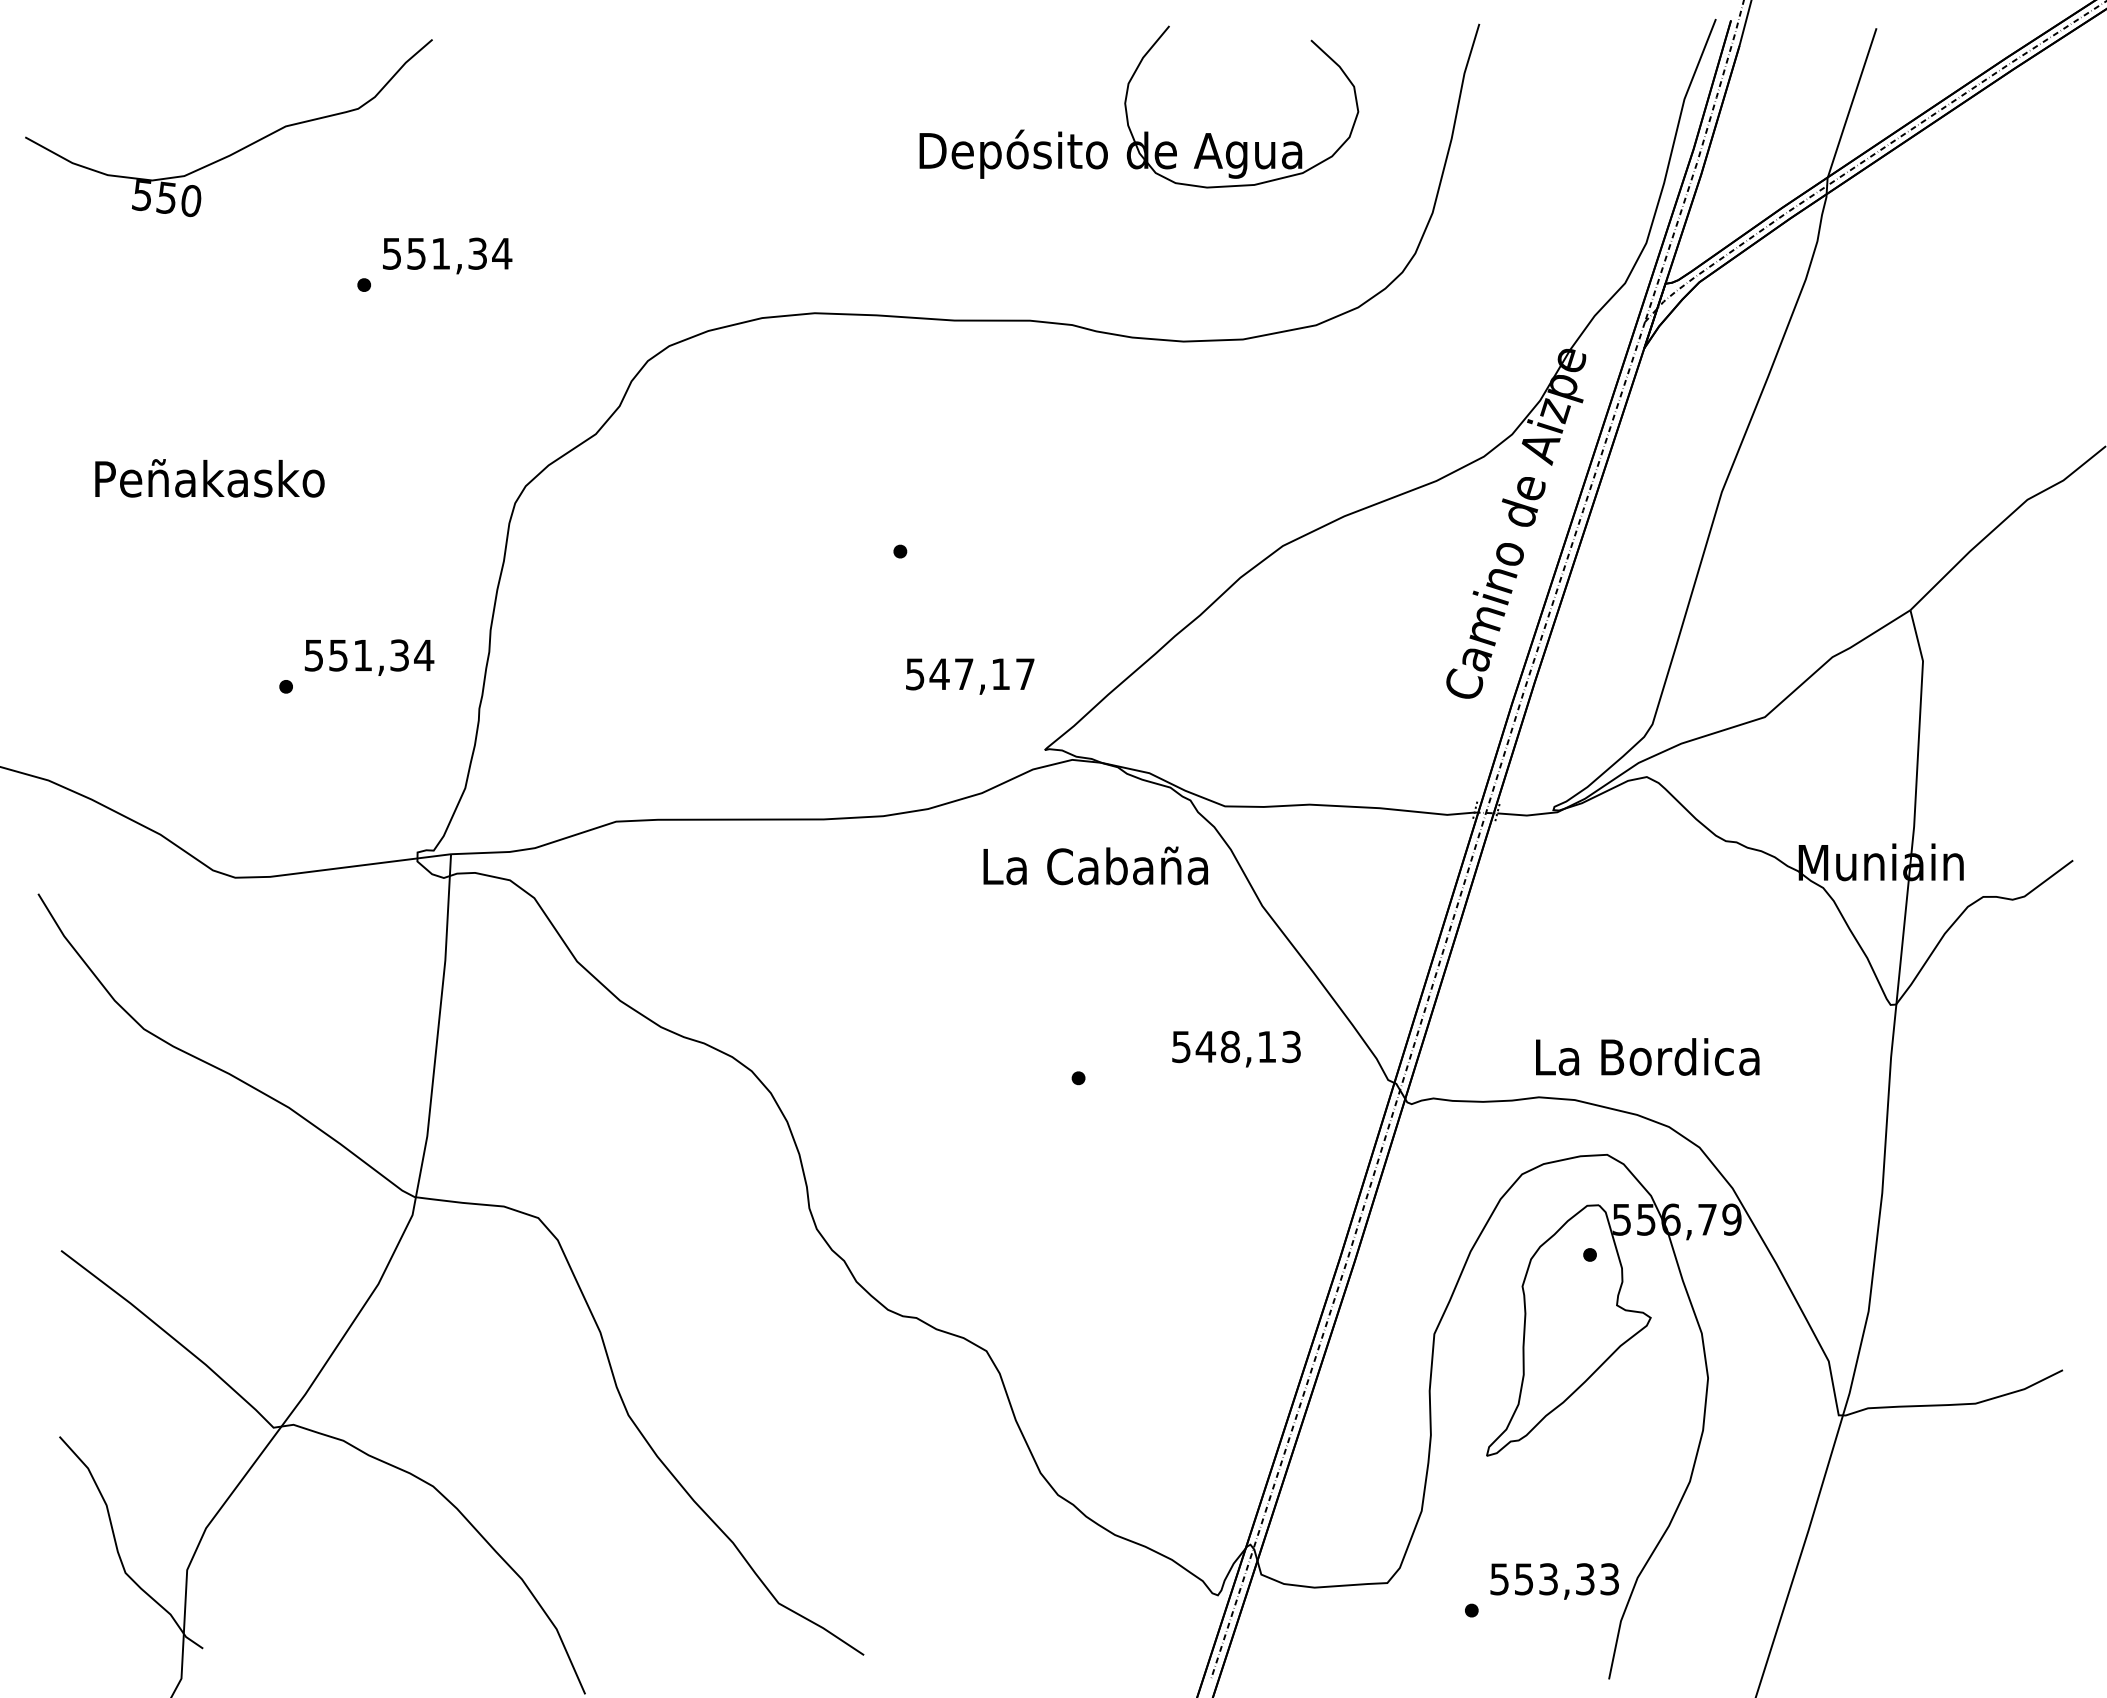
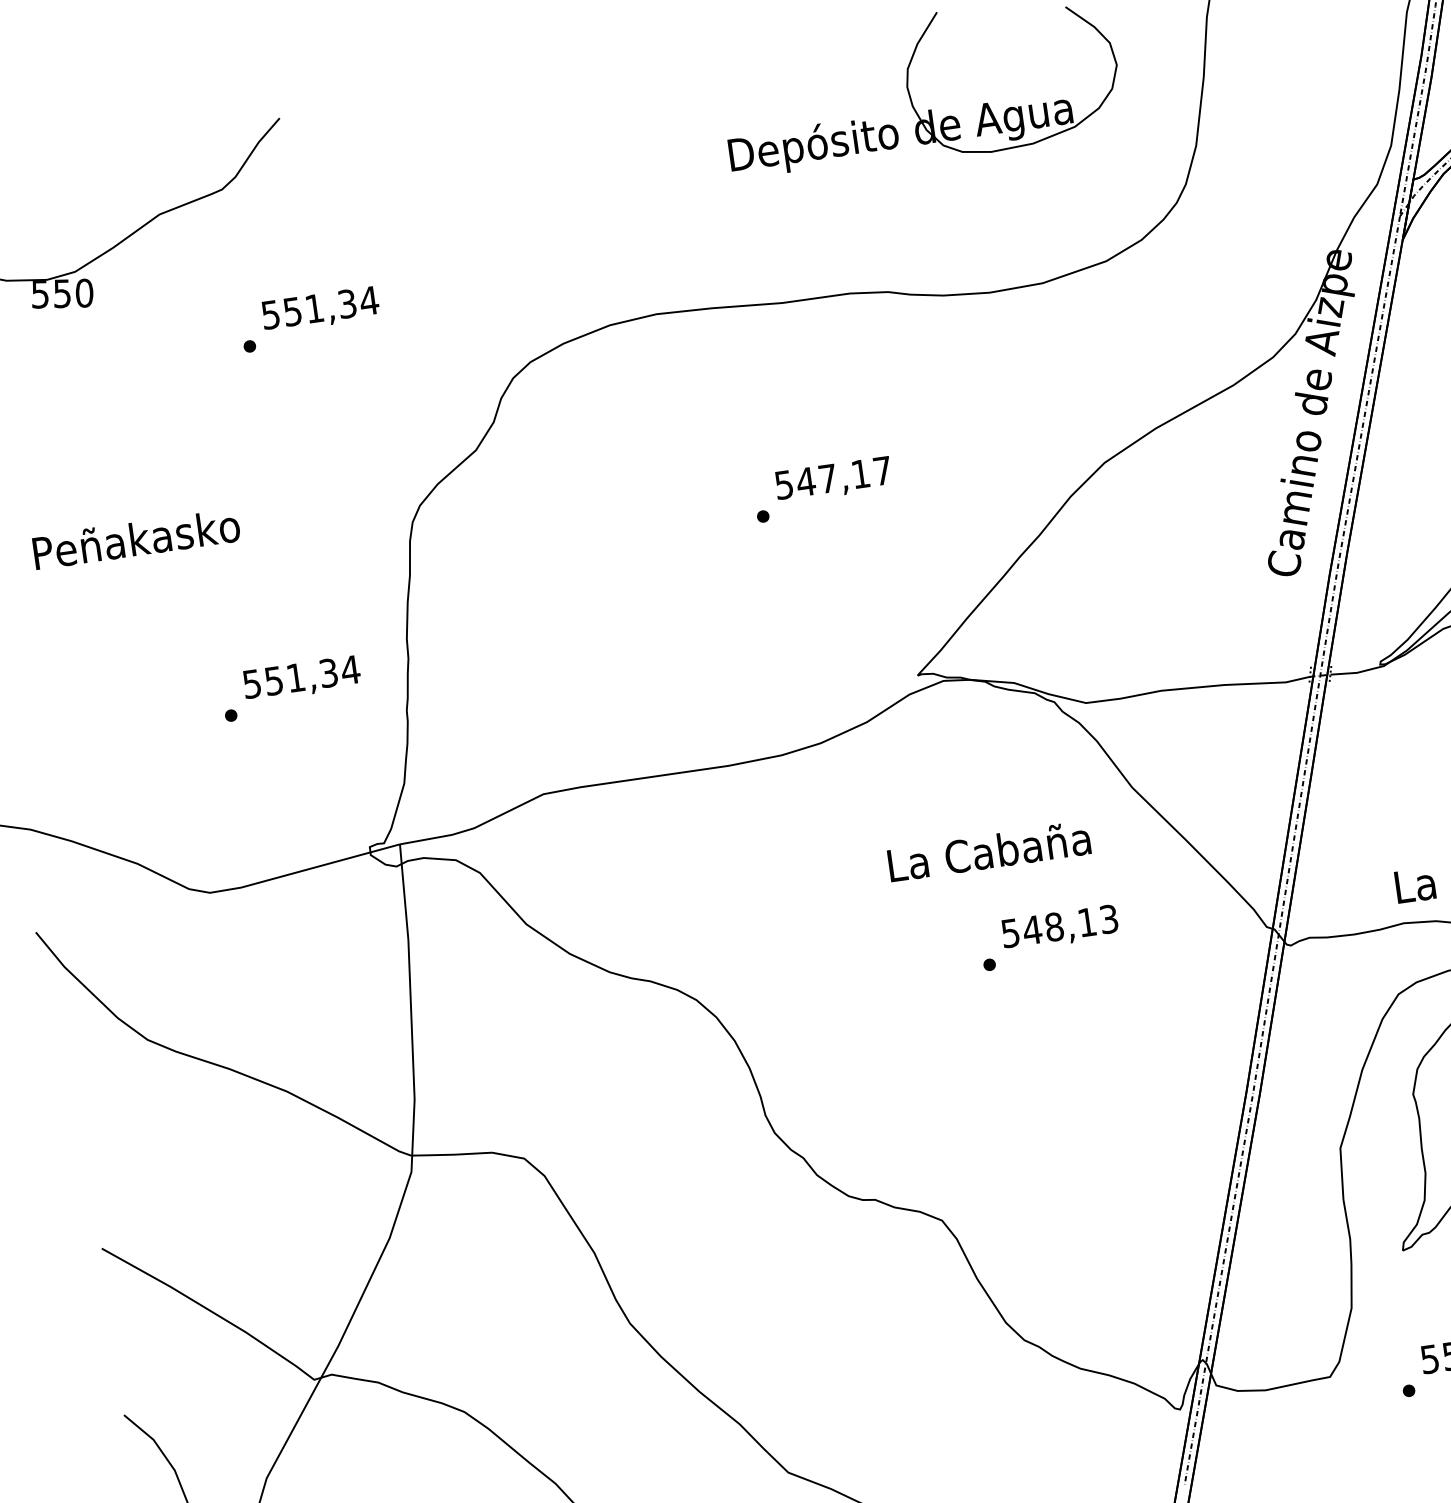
text: (970, 676) -> (833, 479), moved
text: (1095, 865) -> (988, 851), moved
text: (1236, 1048) -> (1060, 927), moved

